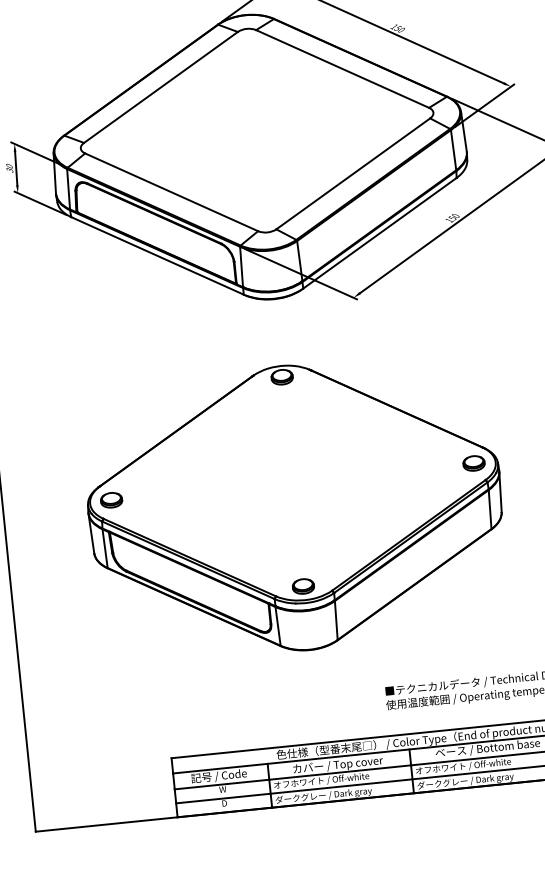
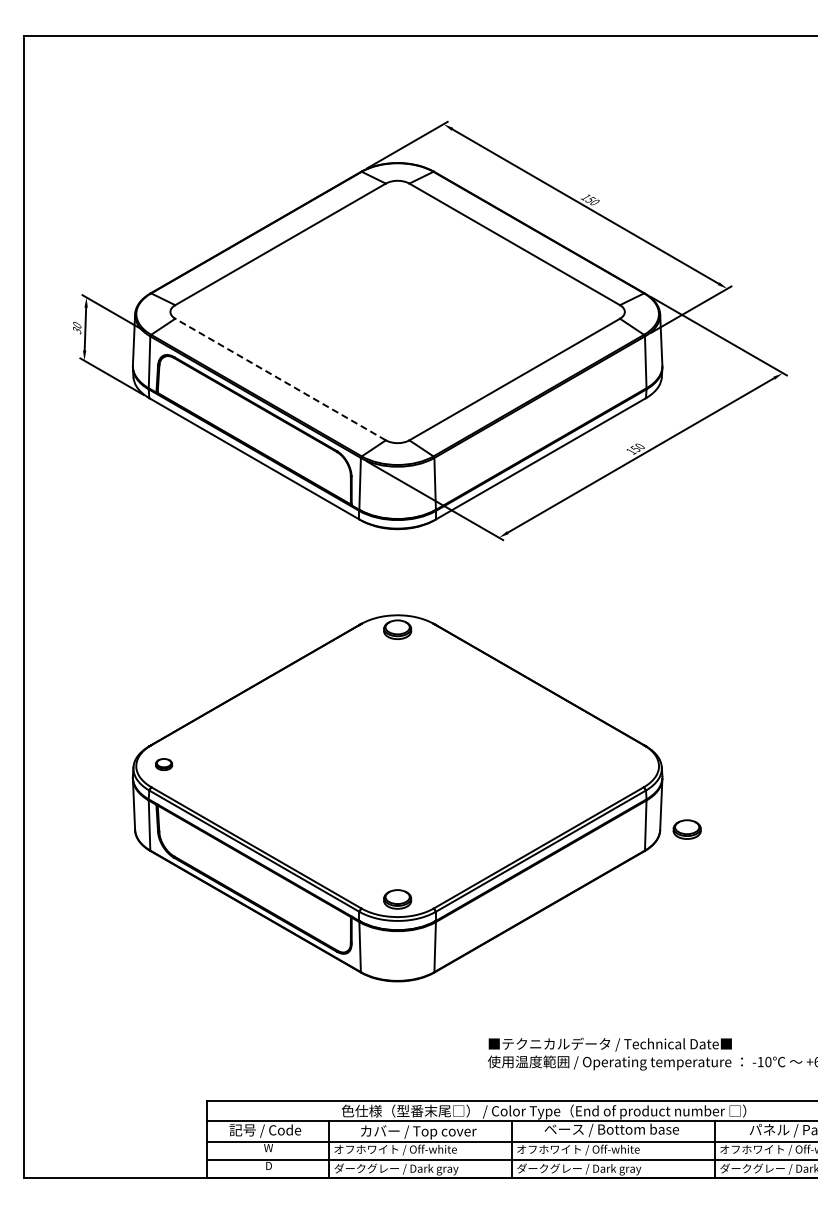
line: (171, 192) -> (280, 379), solid -> dashed
part: (473, 463) -> (686, 829), moved
part: (111, 500) -> (163, 764), size x0.6

